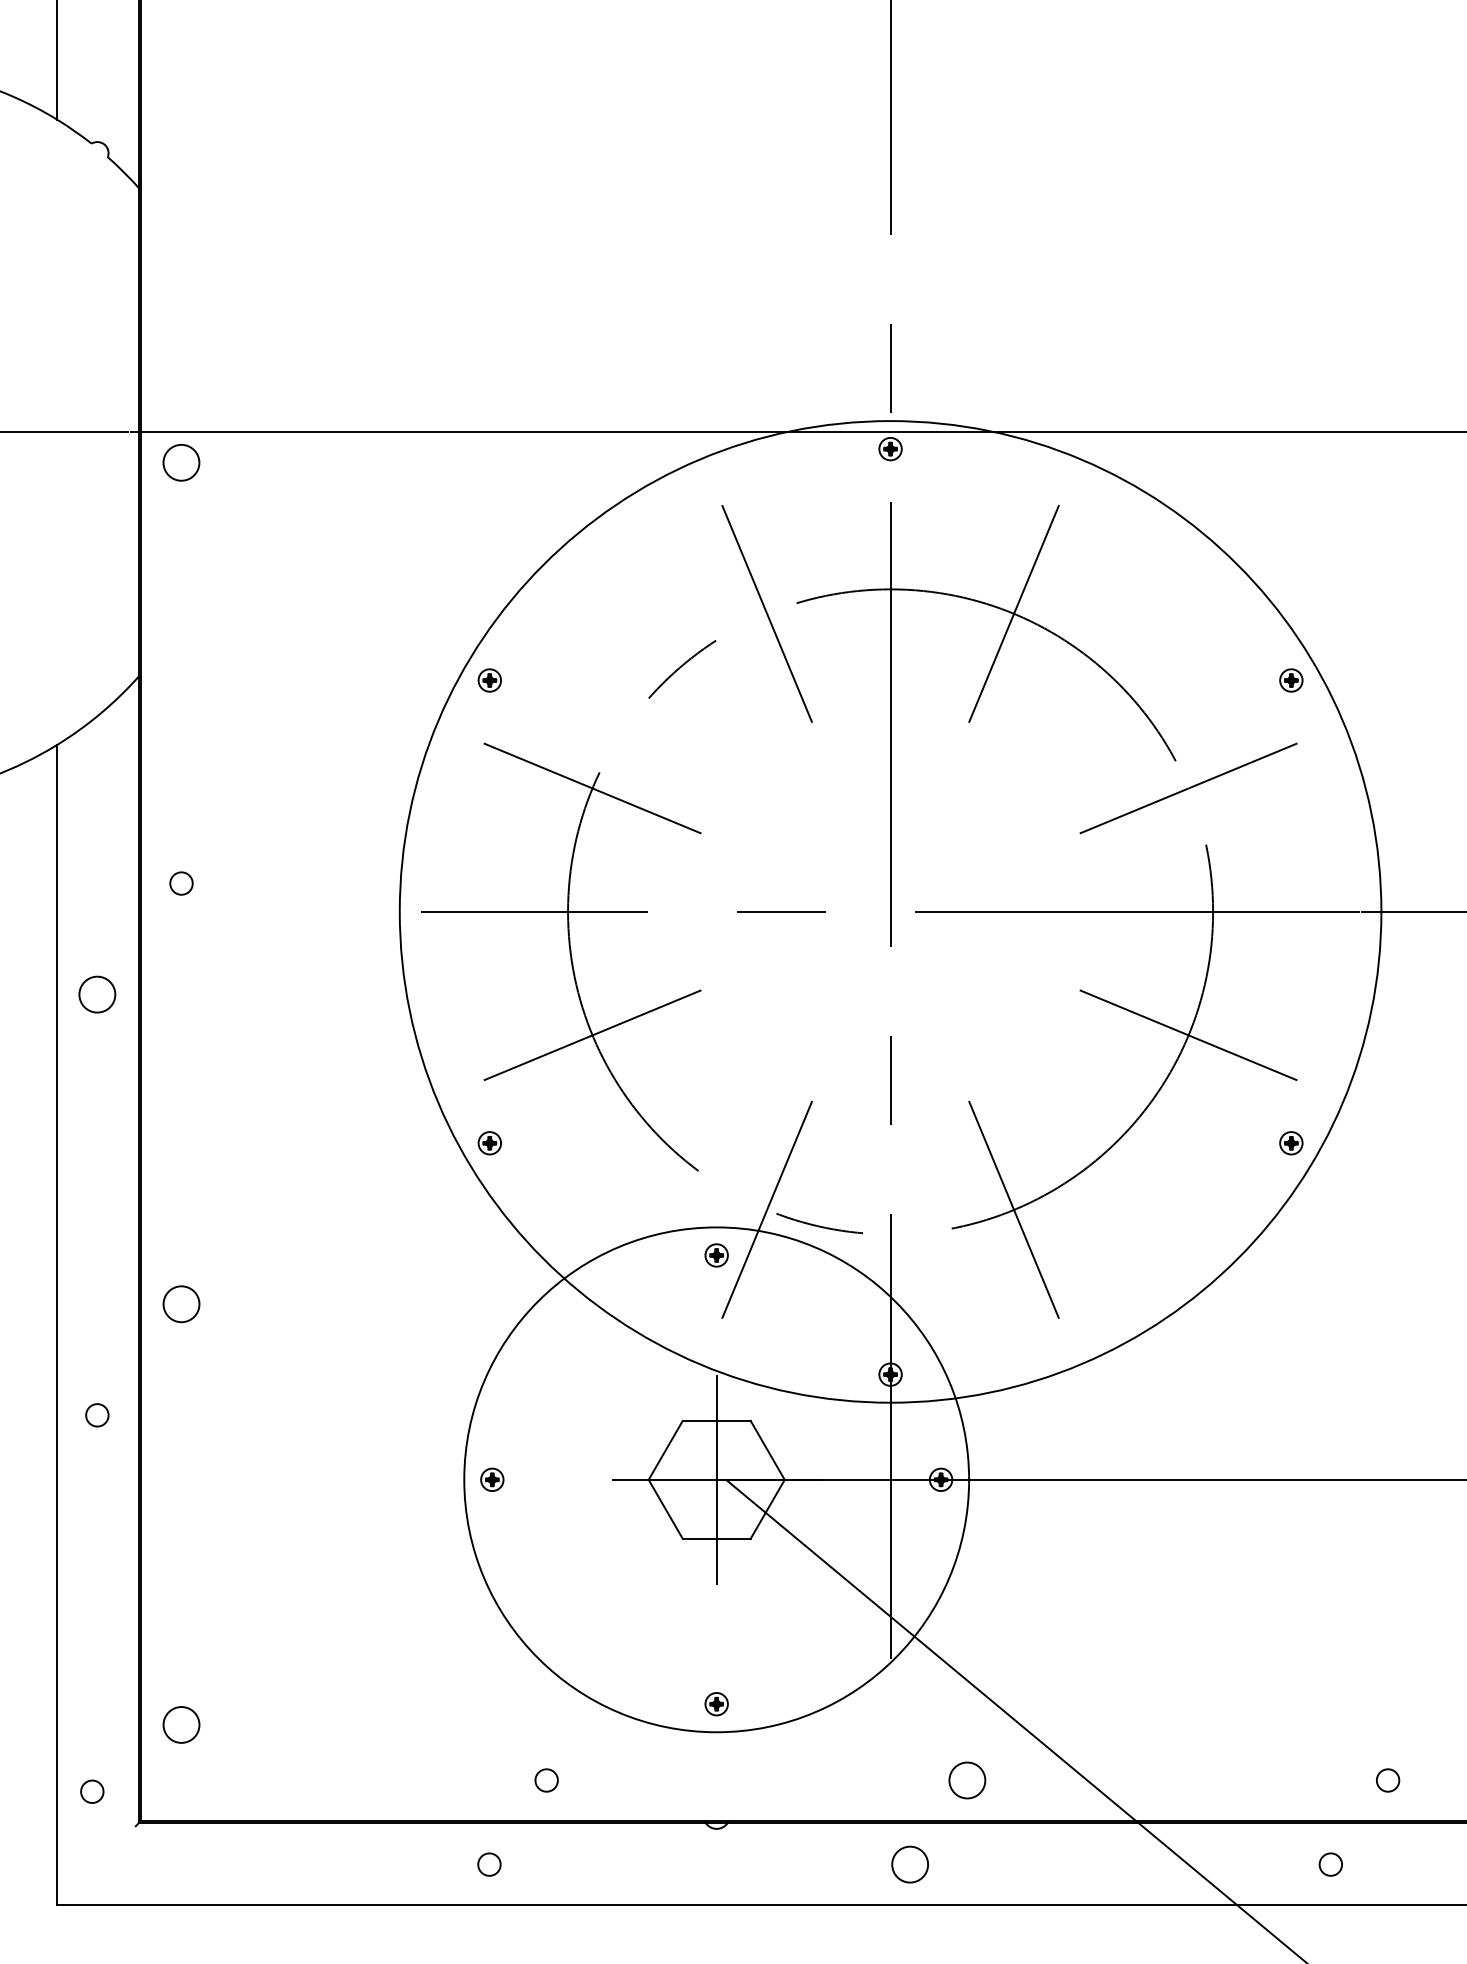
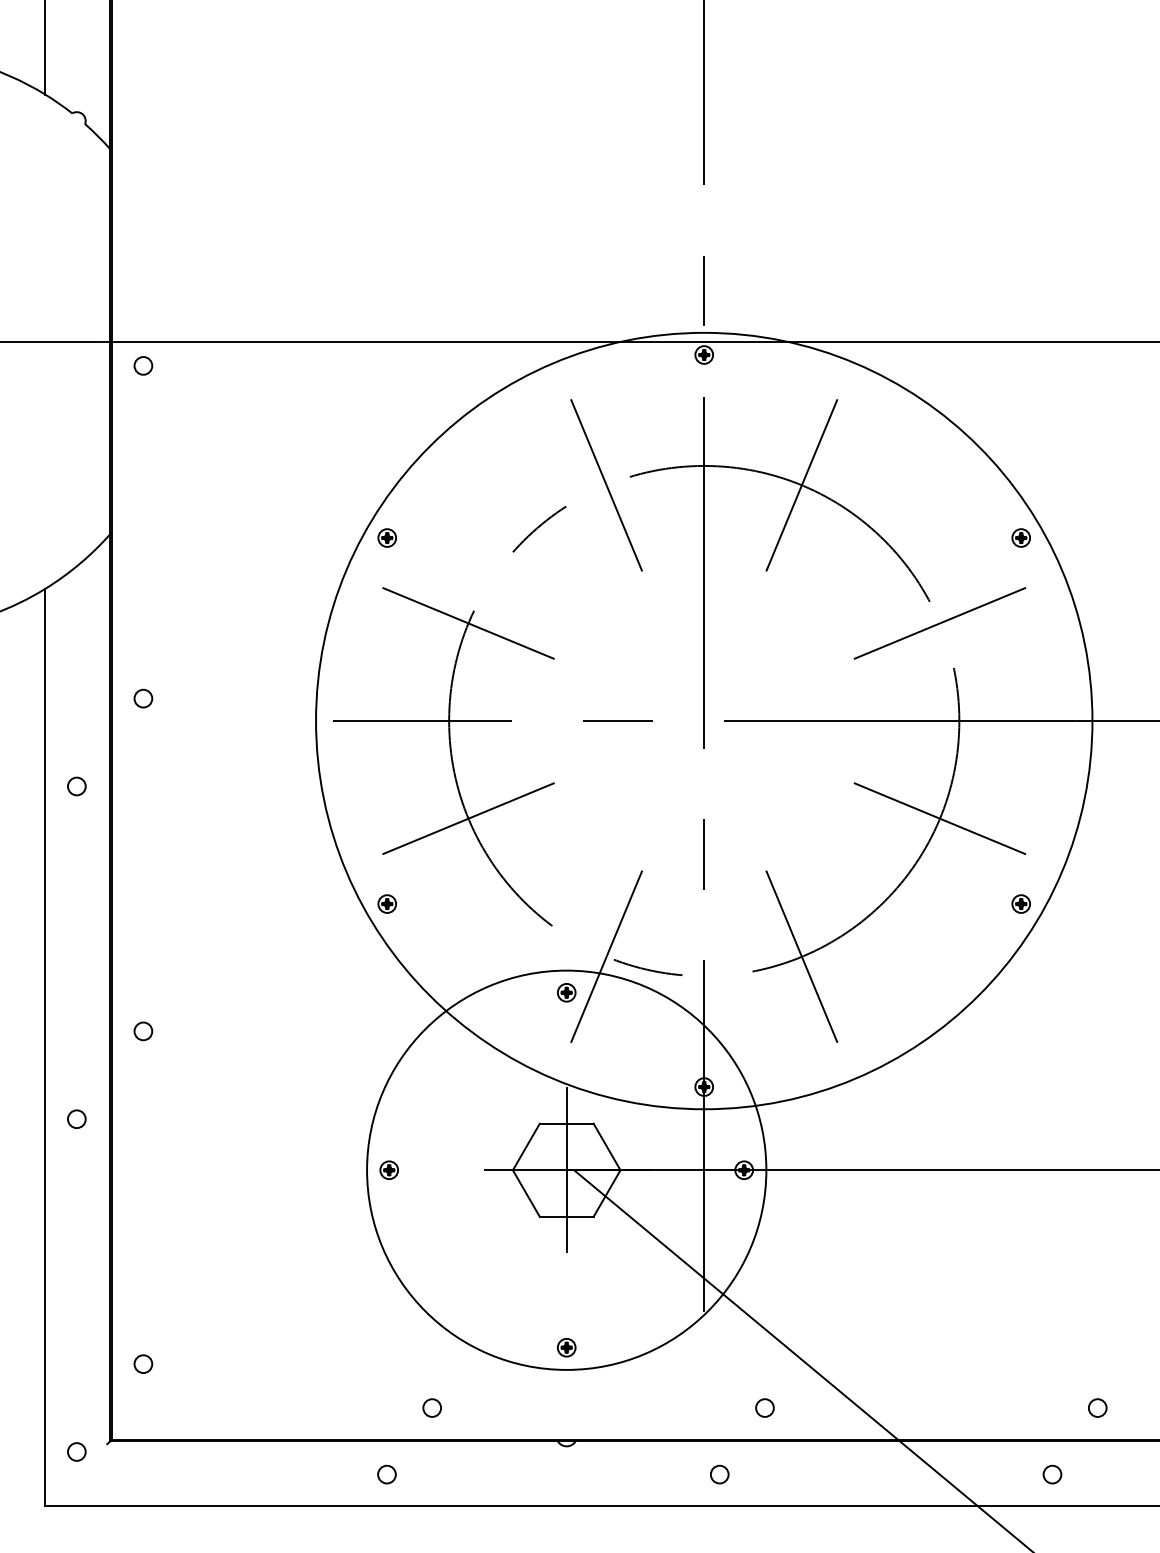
circle: (181, 462) -> (143, 365), size x0.62
circle: (96, 994) -> (76, 786), size x0.62
circle: (181, 1304) -> (143, 1031), size x0.62
circle: (181, 1725) -> (143, 1364), size x0.62
circle: (966, 1779) -> (764, 1407), size x0.62
circle: (91, 1791) -> (76, 1451), moved
circle: (909, 1864) -> (719, 1474), size x0.62

